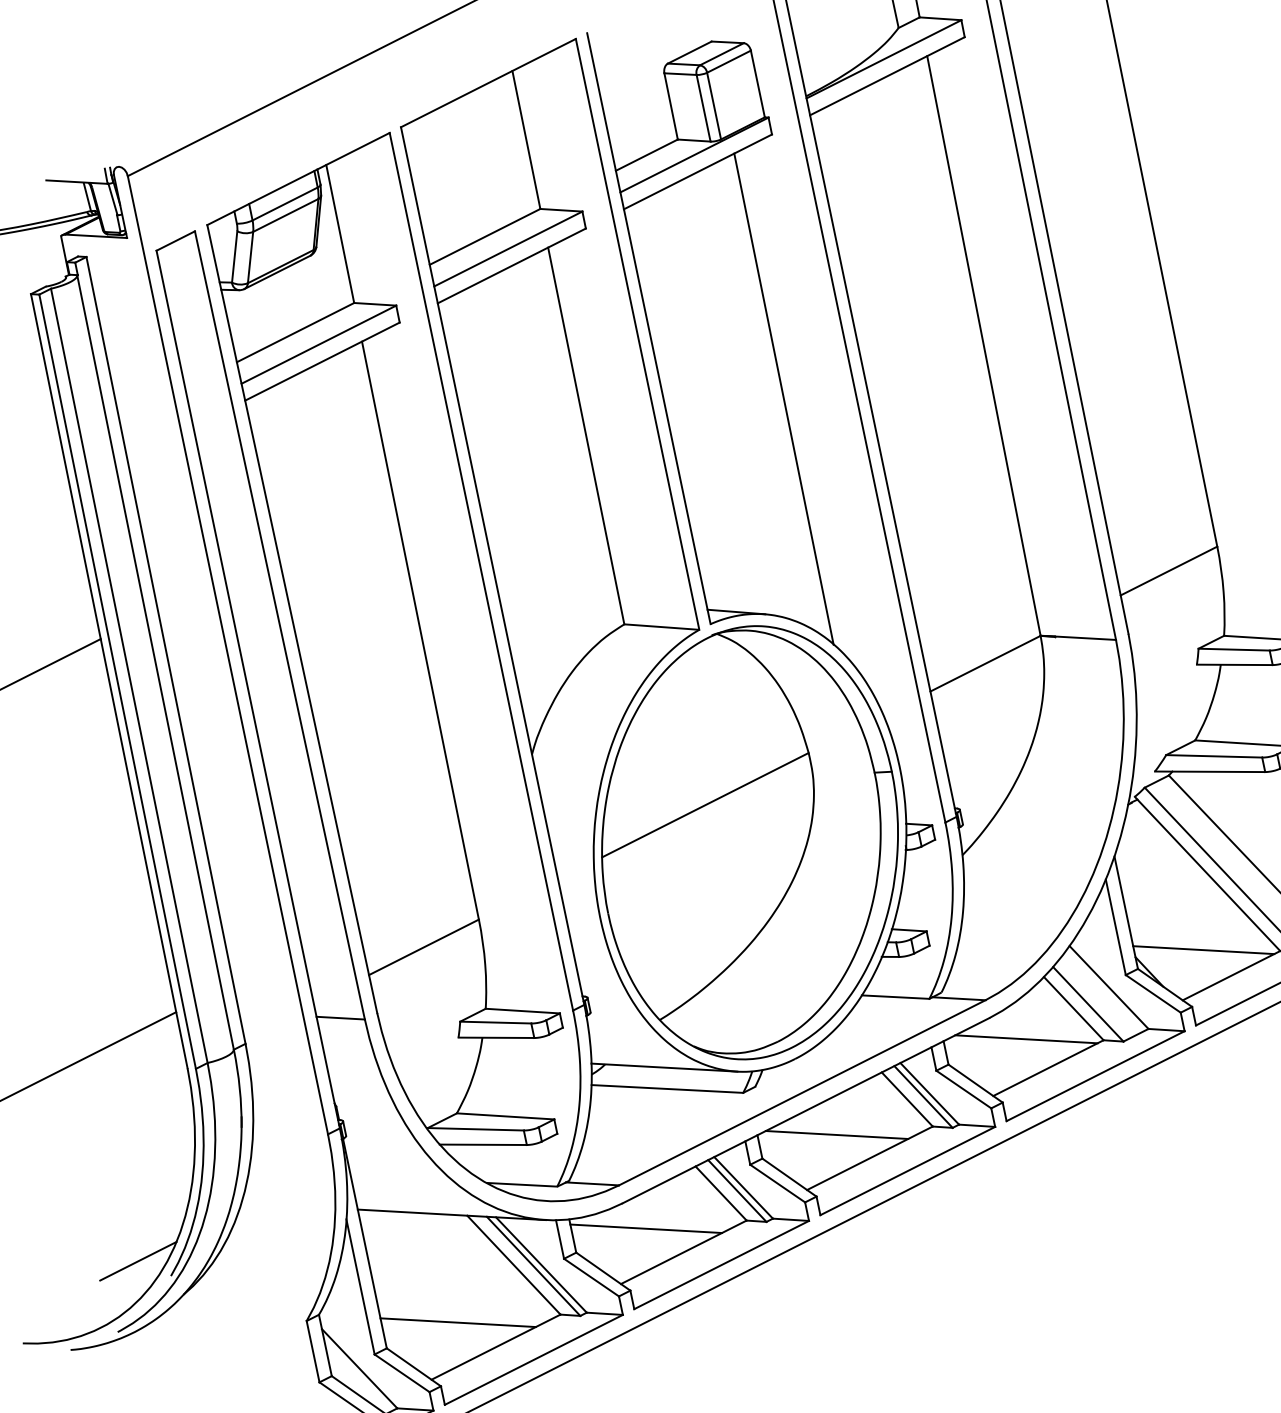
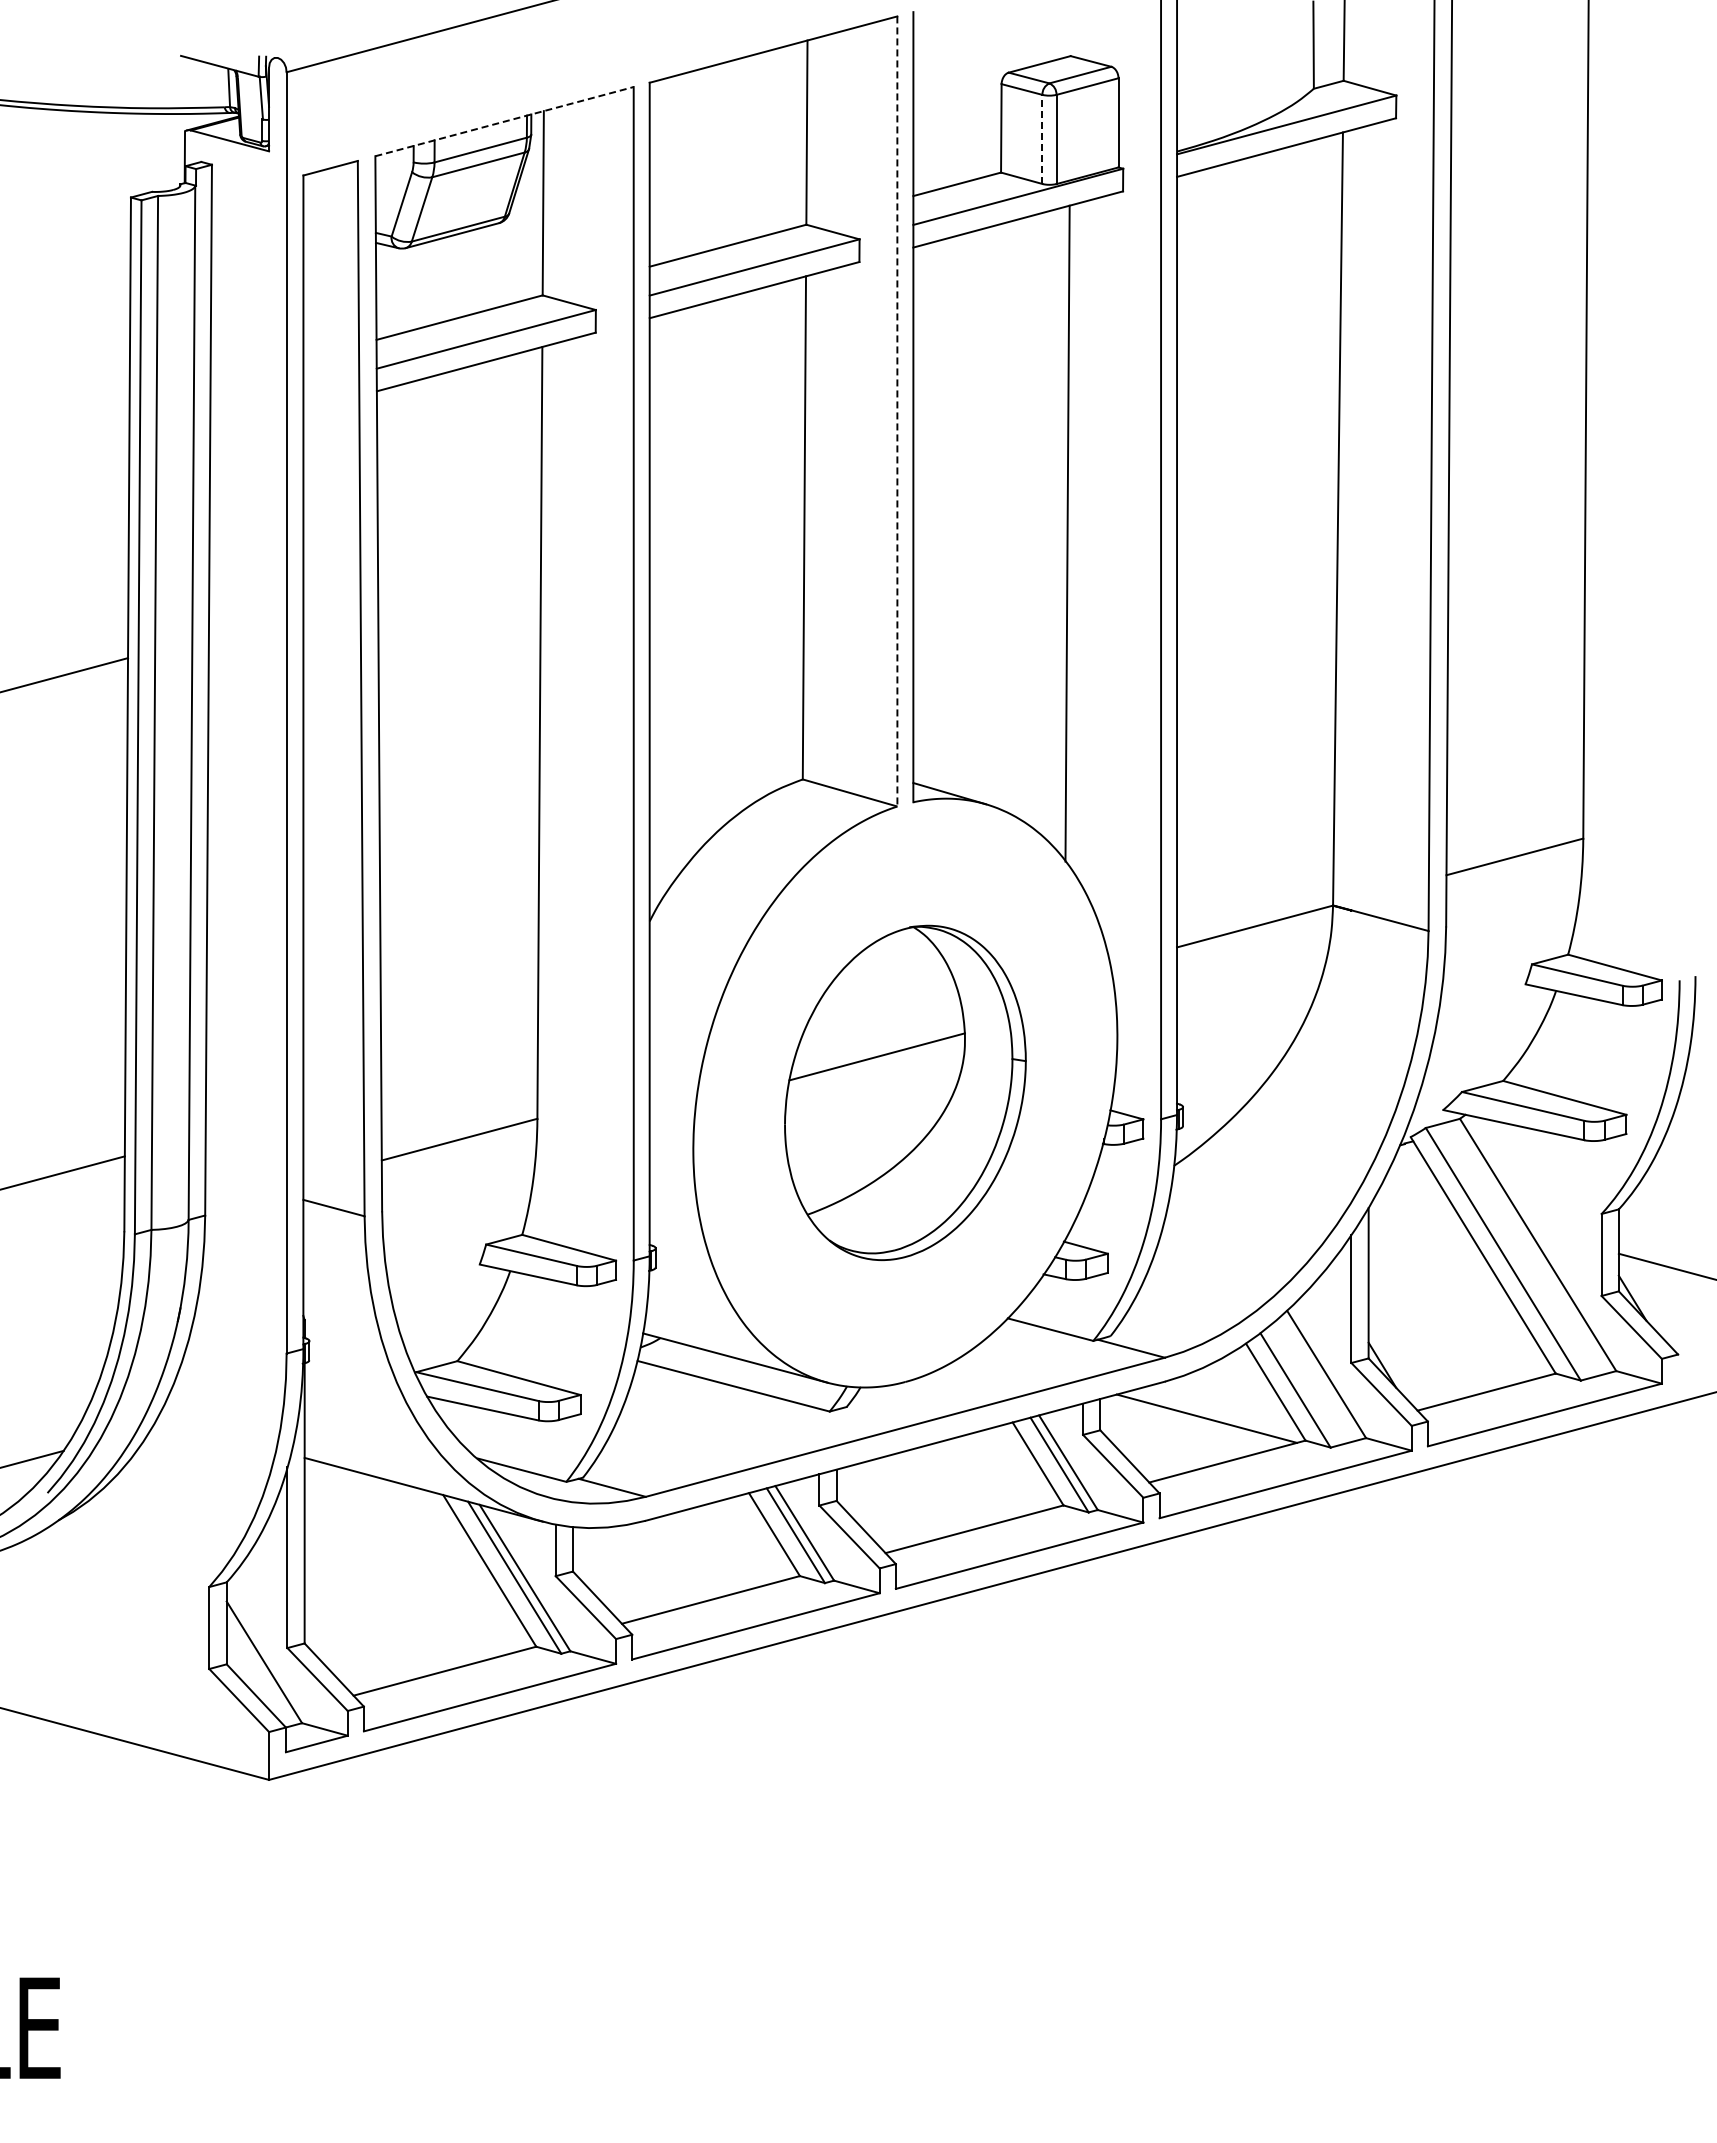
line: (703, 108) -> (1042, 139), solid -> dashed
line: (298, 178) -> (504, 121), solid -> dashed
line: (637, 334) -> (897, 411), solid -> dashed
part: (750, 842) -> (905, 1092), size x0.6
line: (1203, 949) -> (1457, 1351), removed
line: (836, 1134) -> (938, 1490), removed
line: (646, 1228) -> (669, 1559), removed
line: (457, 1322) -> (402, 1629), removed

